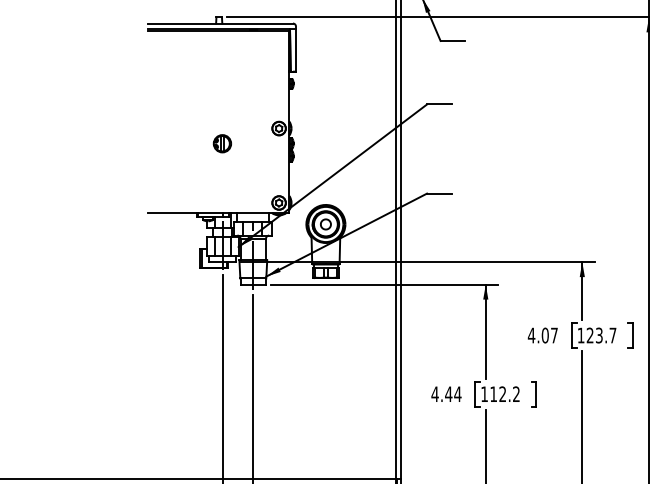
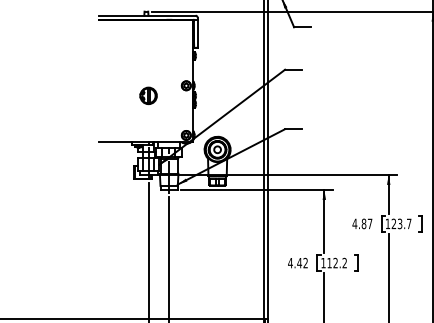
part: (222, 143) -> (148, 95), size x1.43
text: (544, 334) -> (363, 223), 4.07 -> 4.87
text: (457, 393) -> (305, 262), 4.44 -> 4.42

